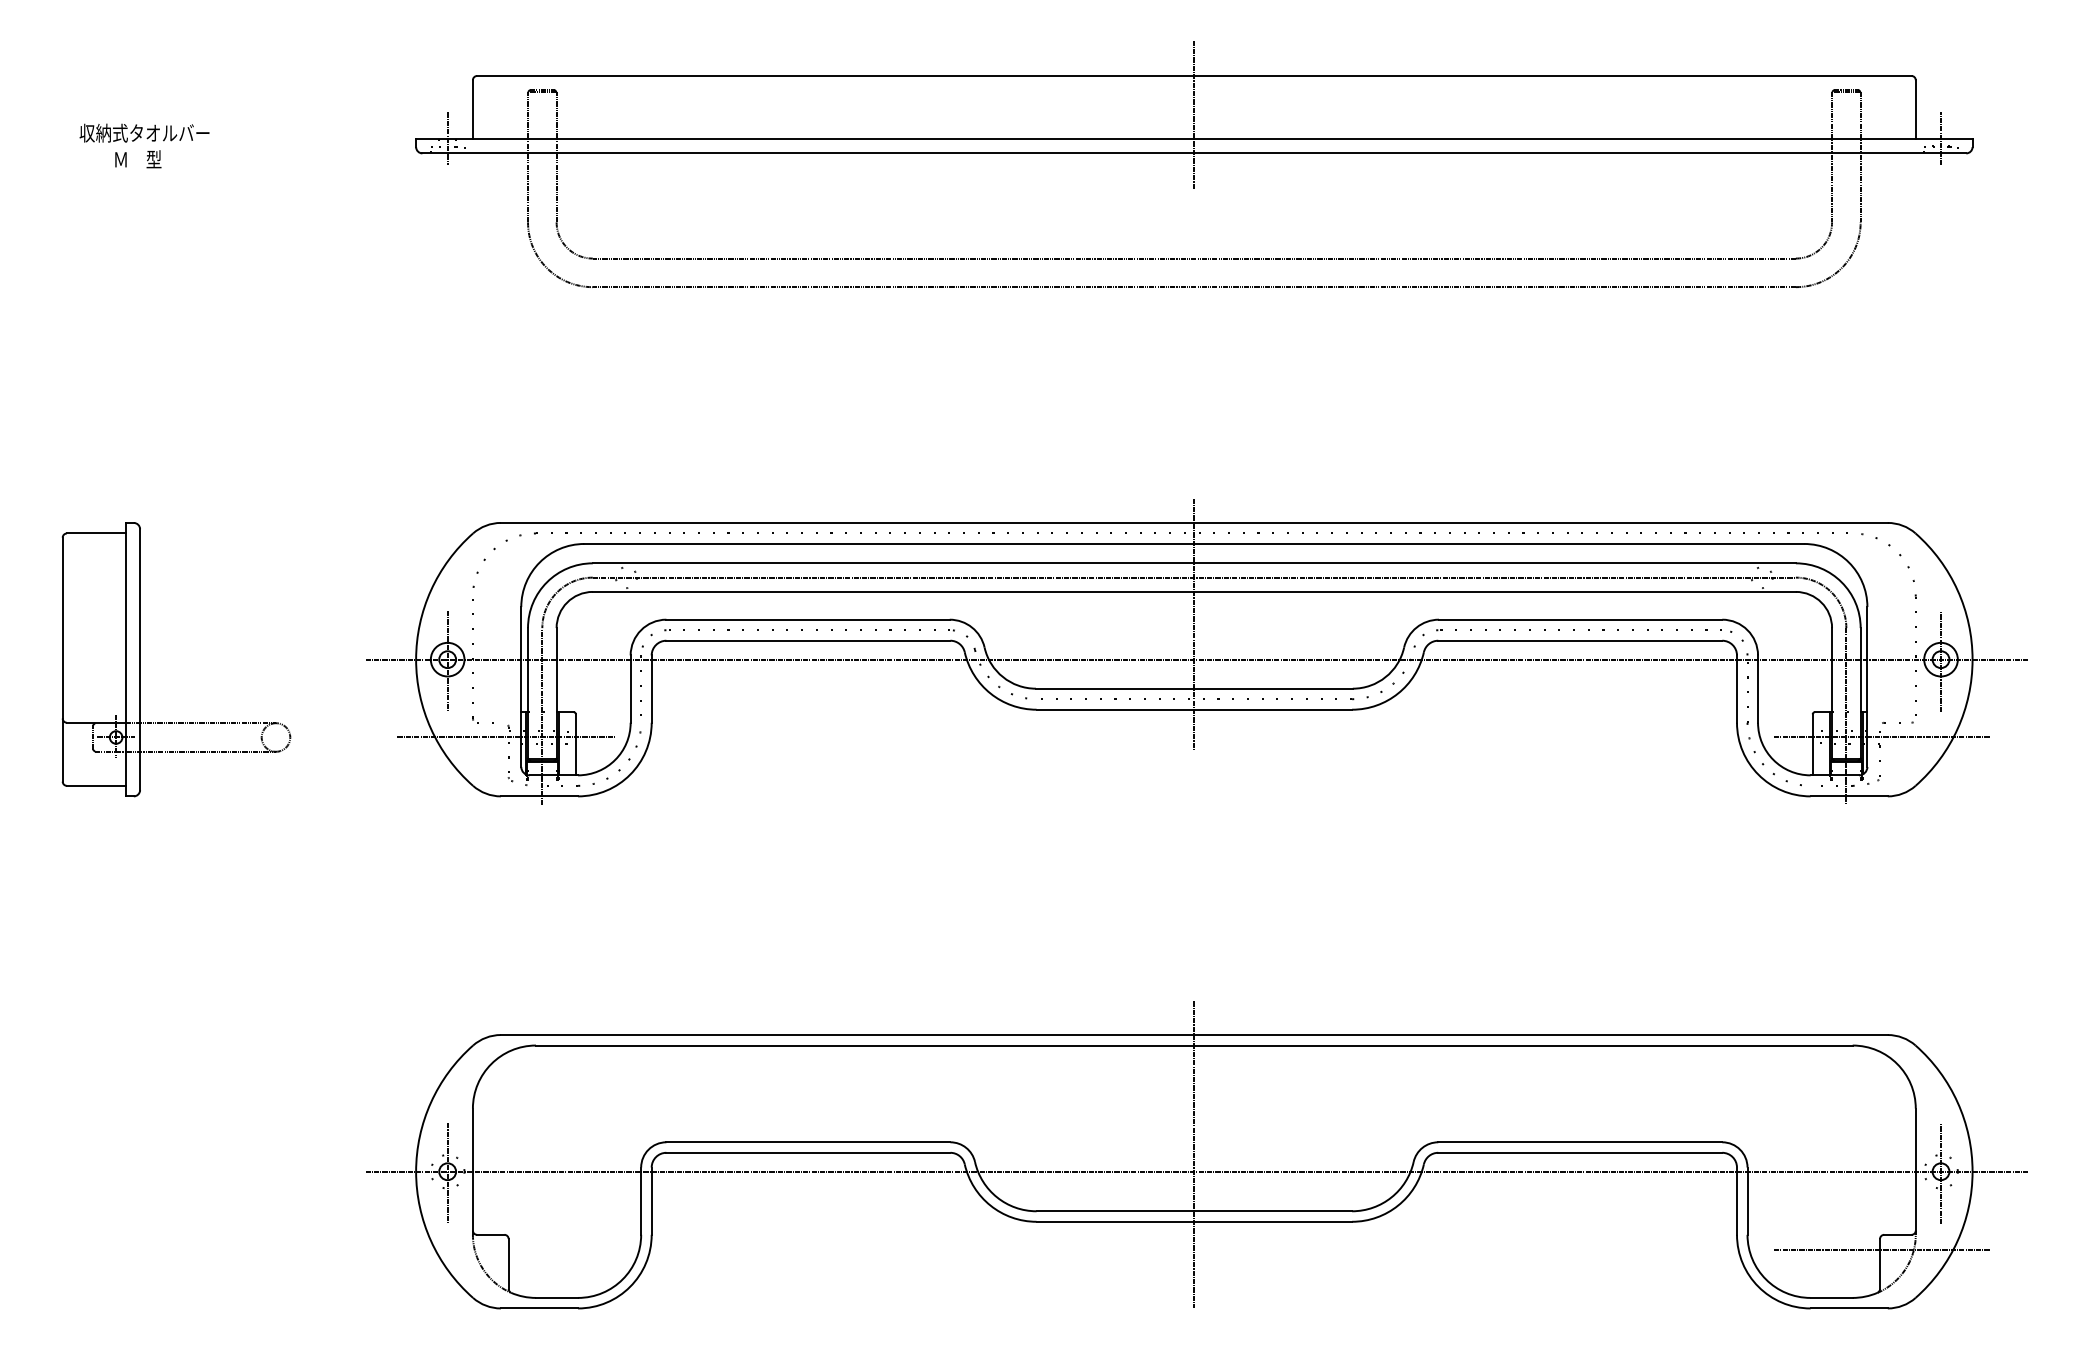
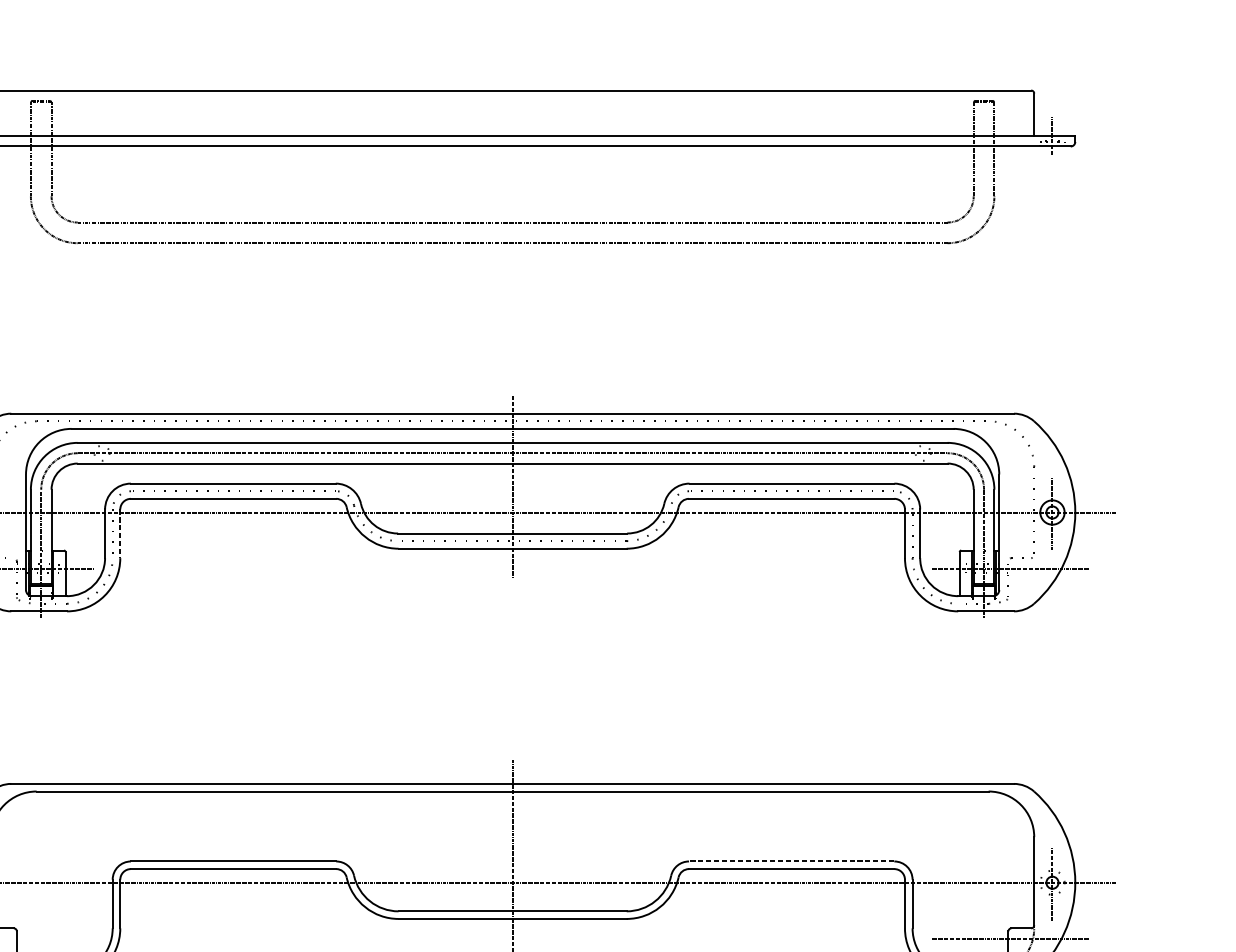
line: (1194, 115) -> (512, 119), removed
line: (651, 689) -> (120, 534), solid -> dashed
line: (1580, 1142) -> (791, 861), solid -> dashed

